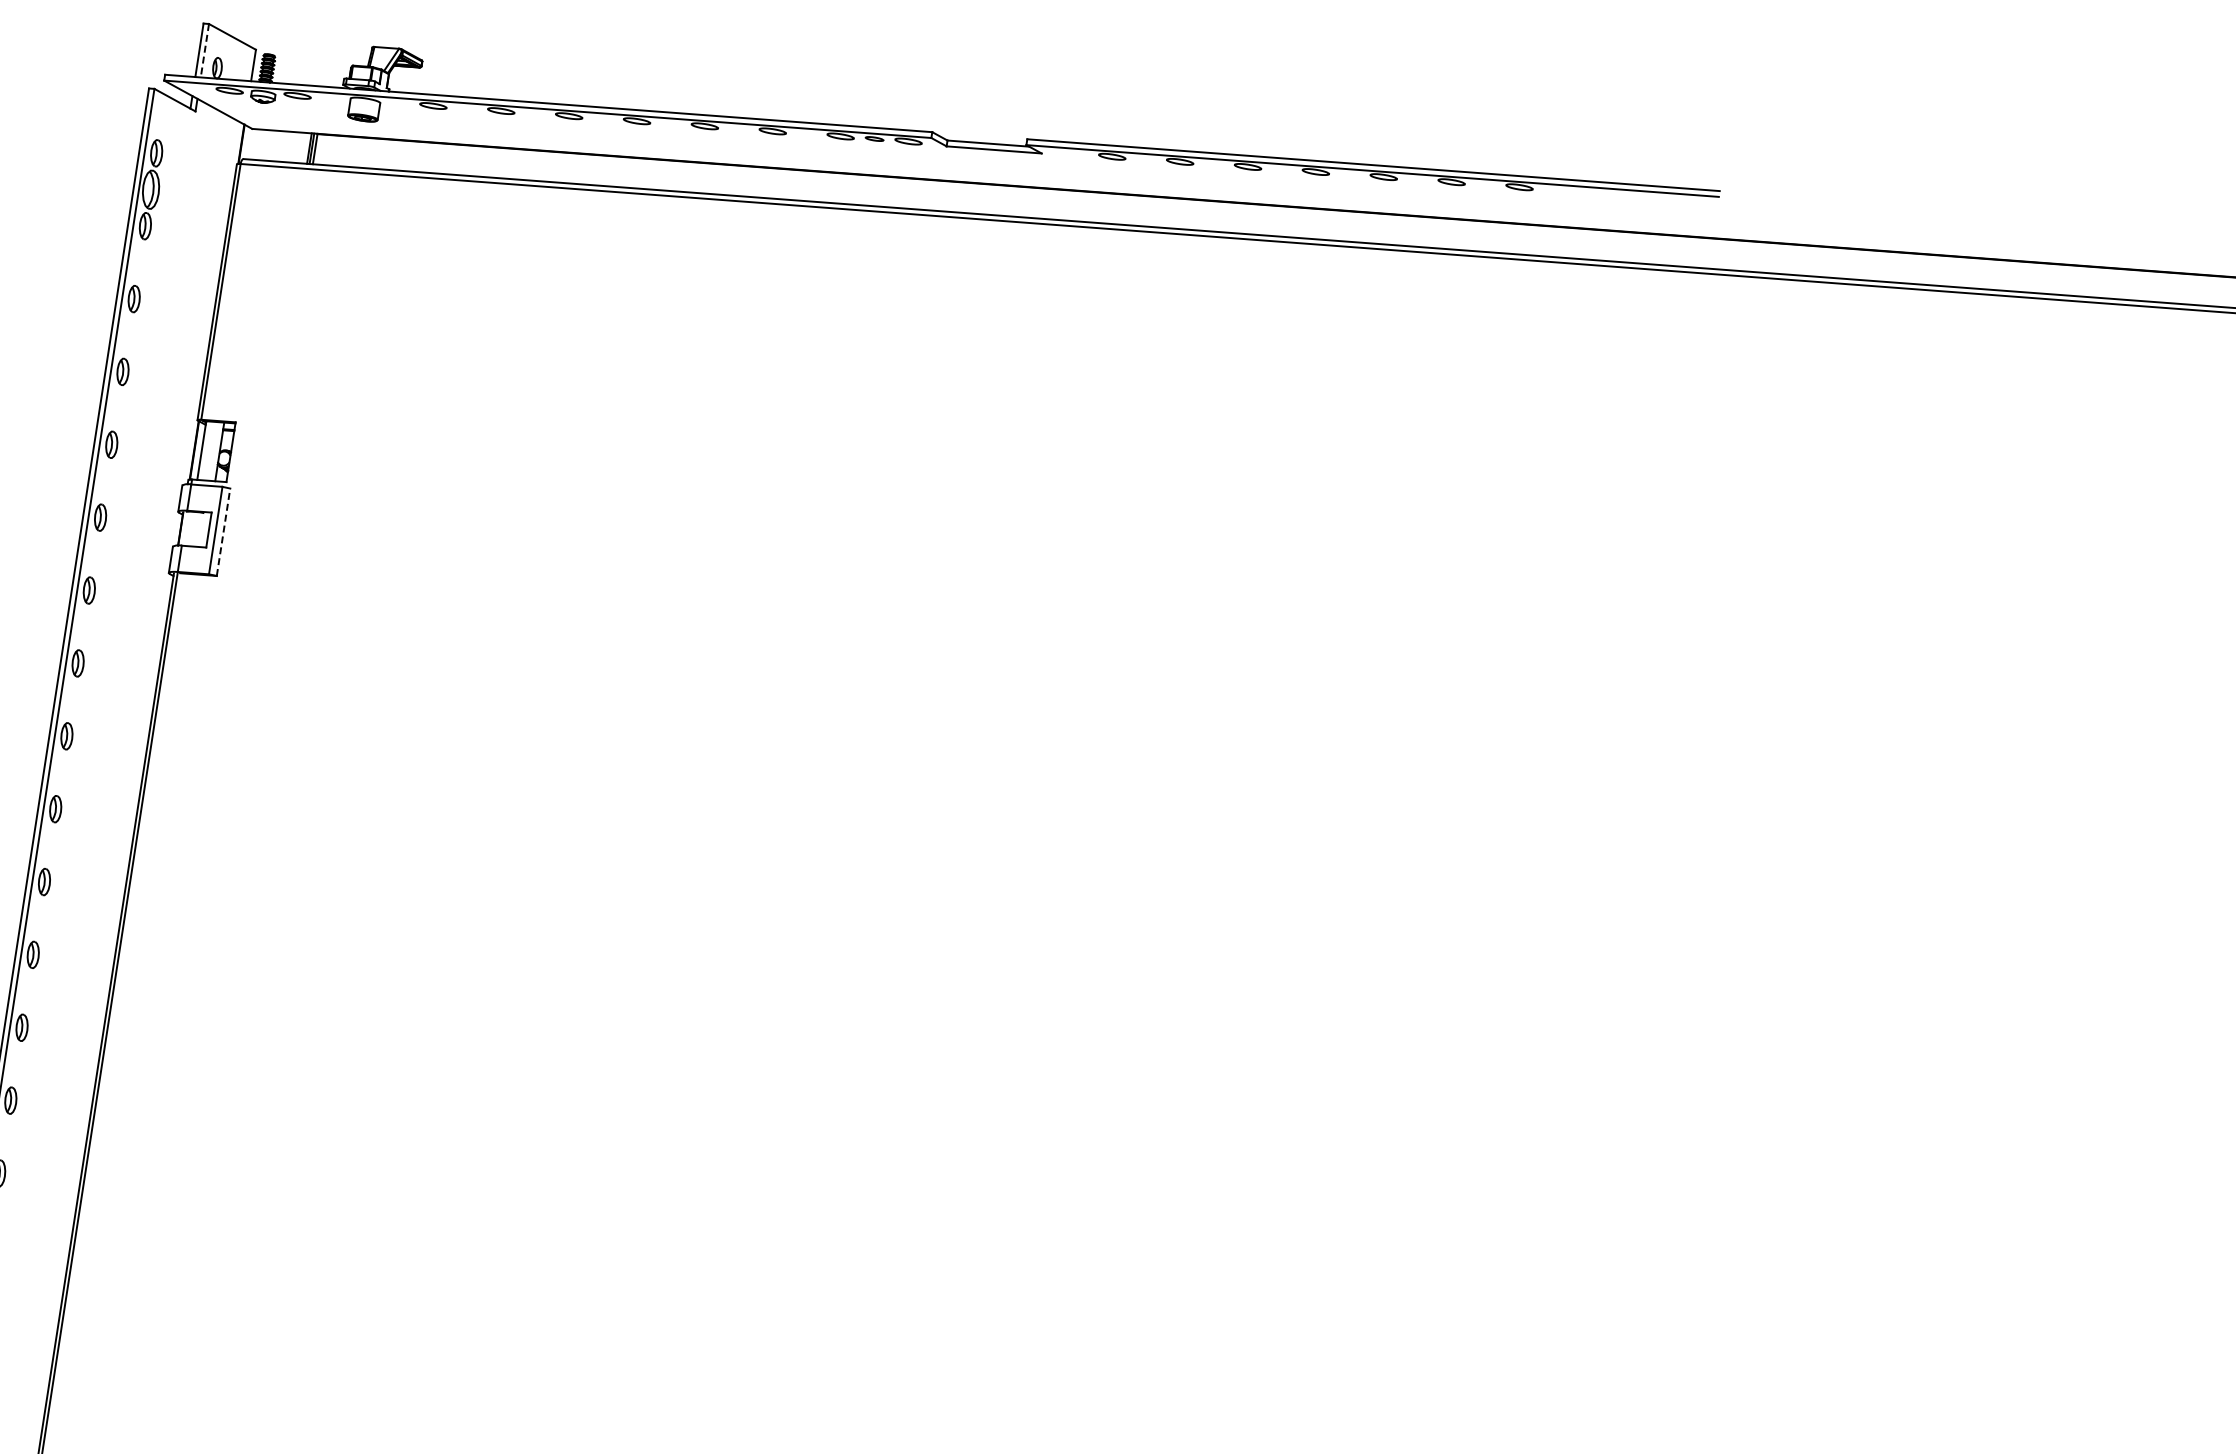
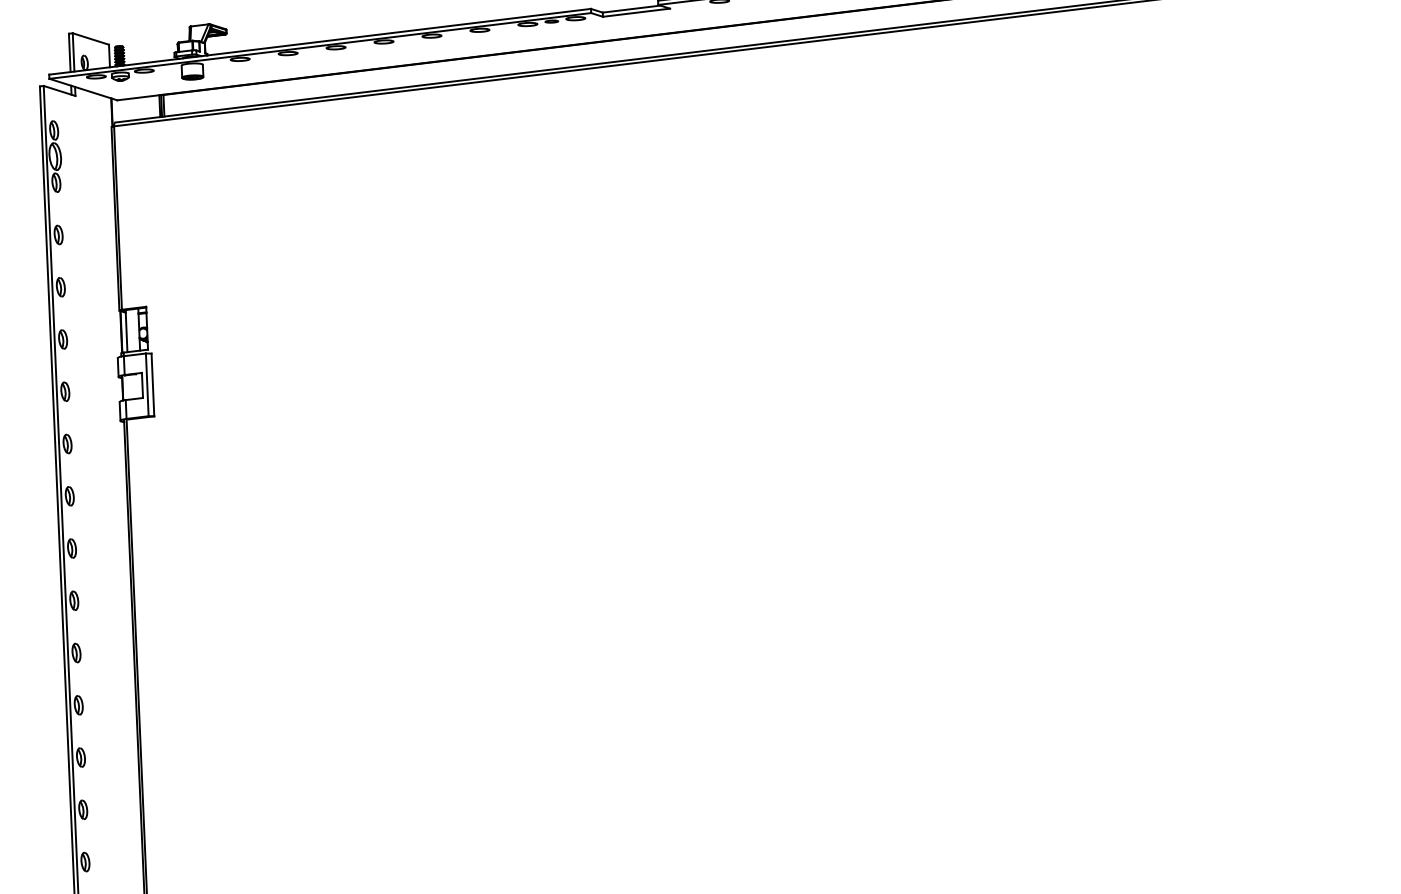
line: (204, 51) -> (73, 53), dashed -> solid
line: (223, 531) -> (152, 384), dashed -> solid

